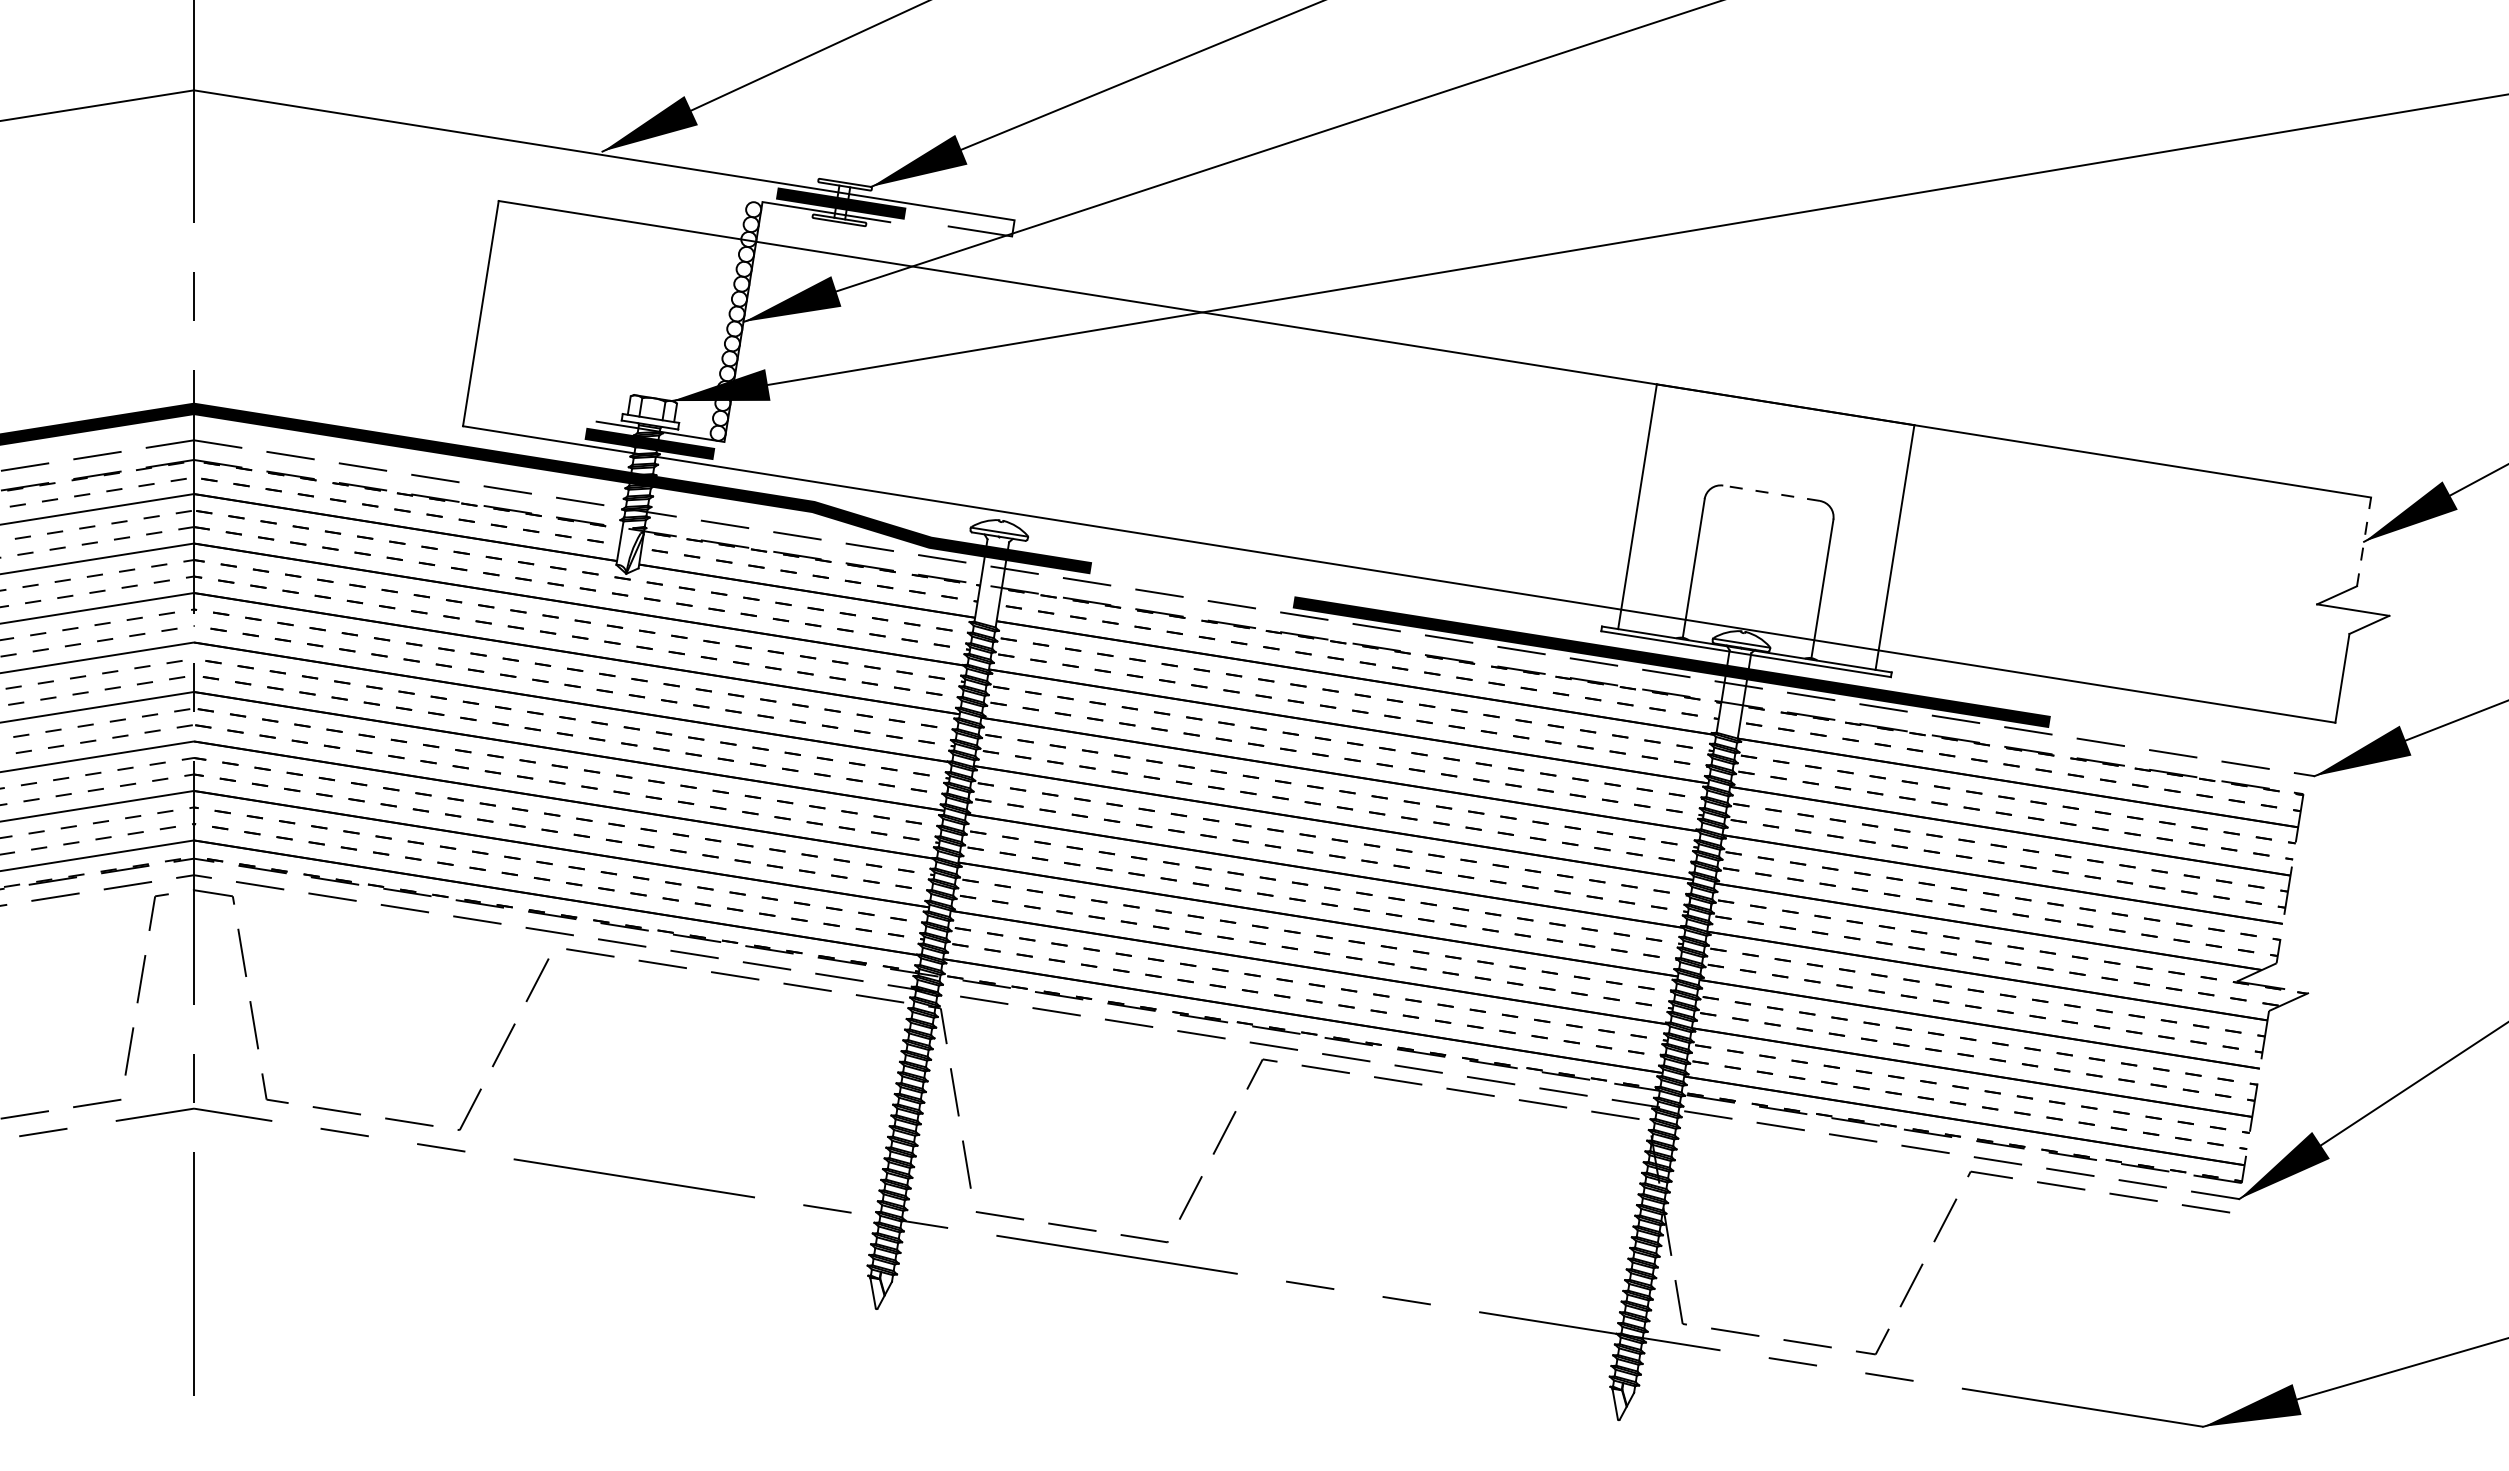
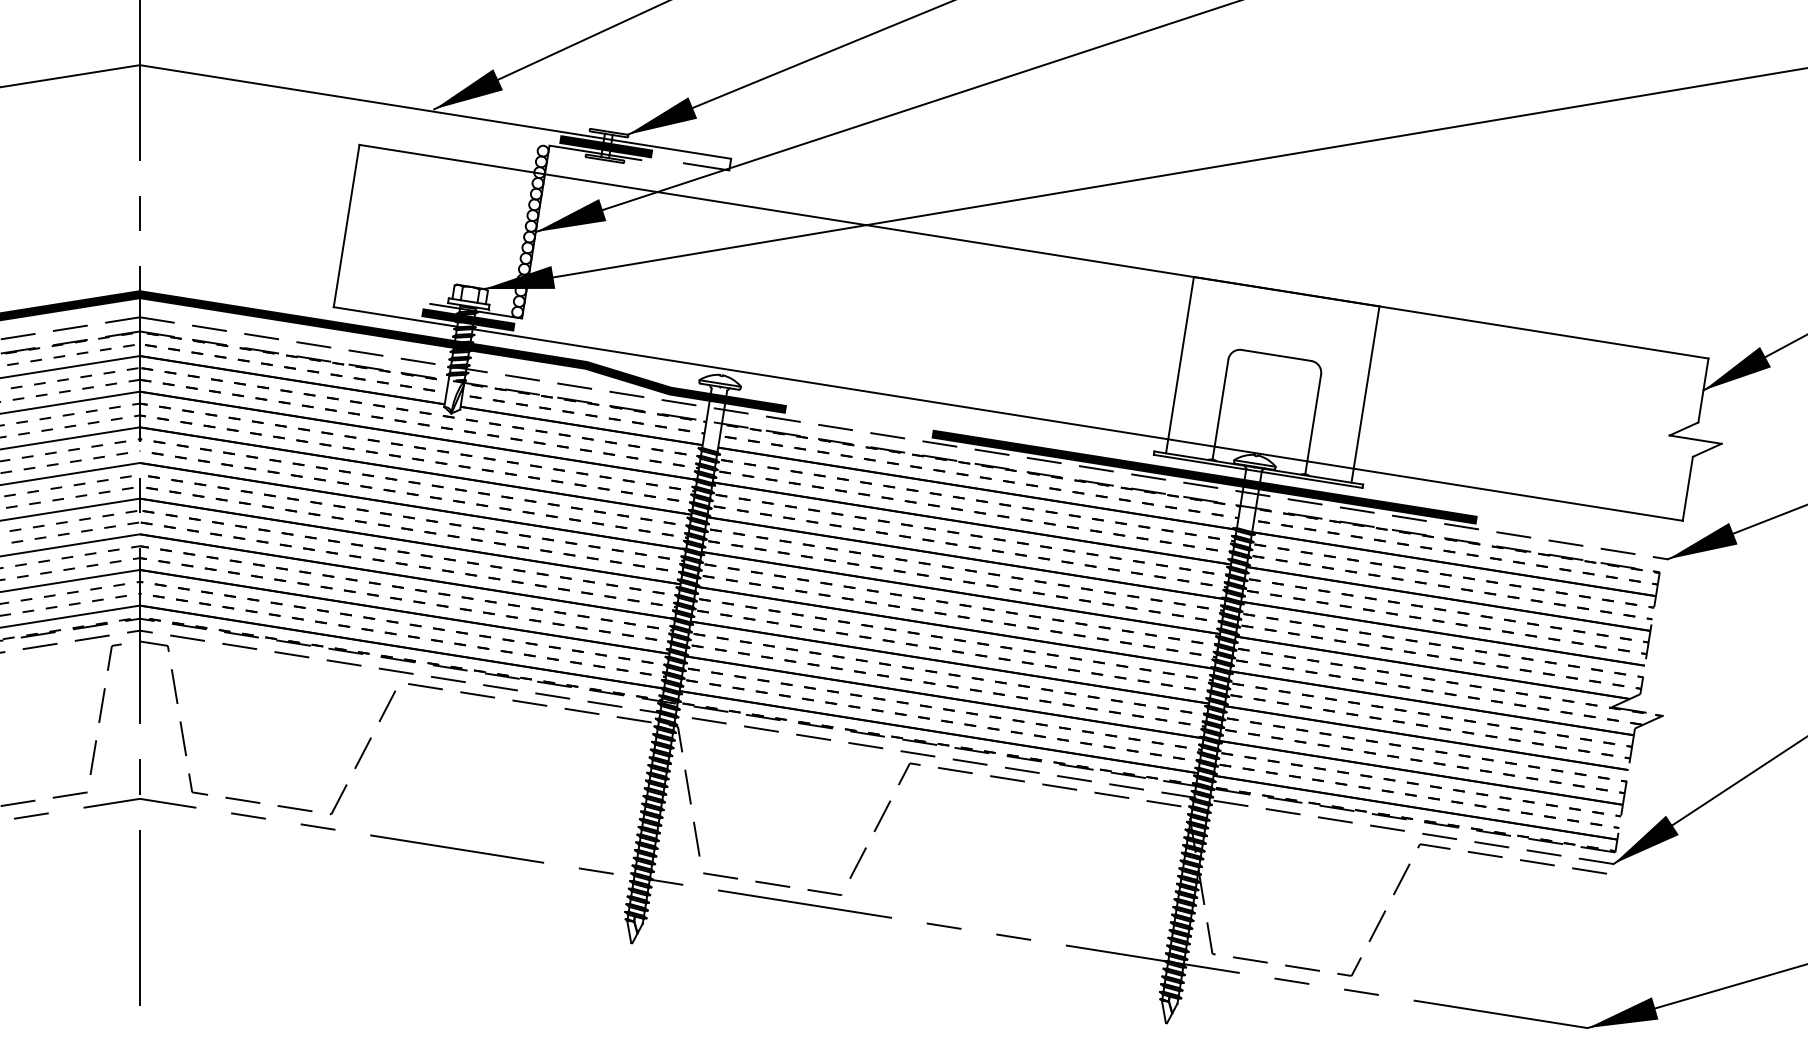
line: (1771, 493) -> (1276, 355), dashed -> solid
line: (2364, 541) -> (1703, 390), dashed -> solid

